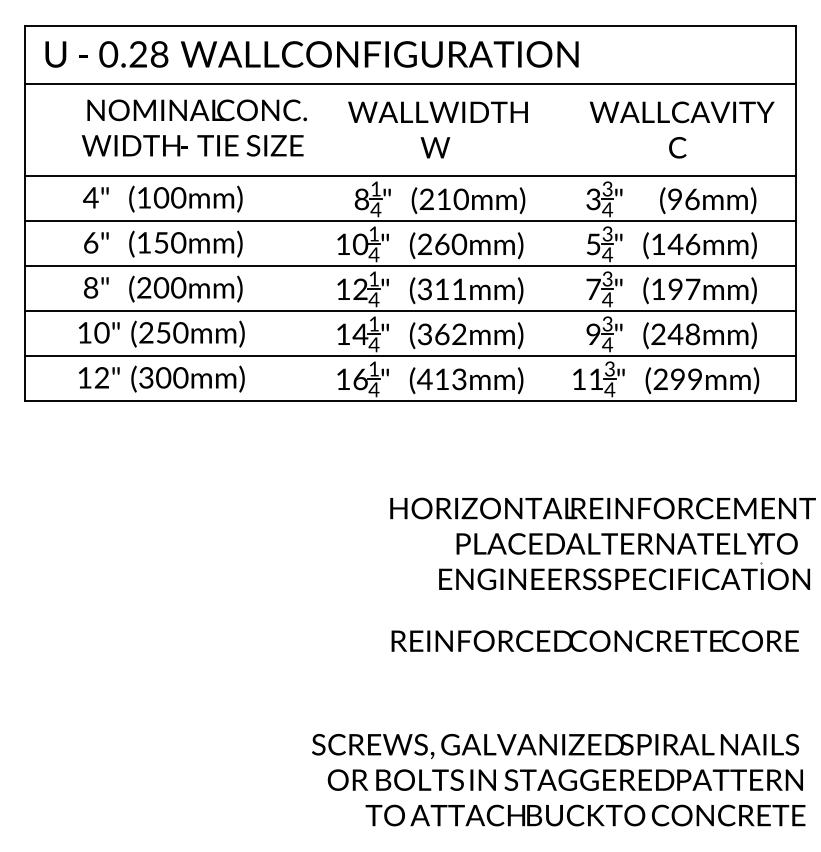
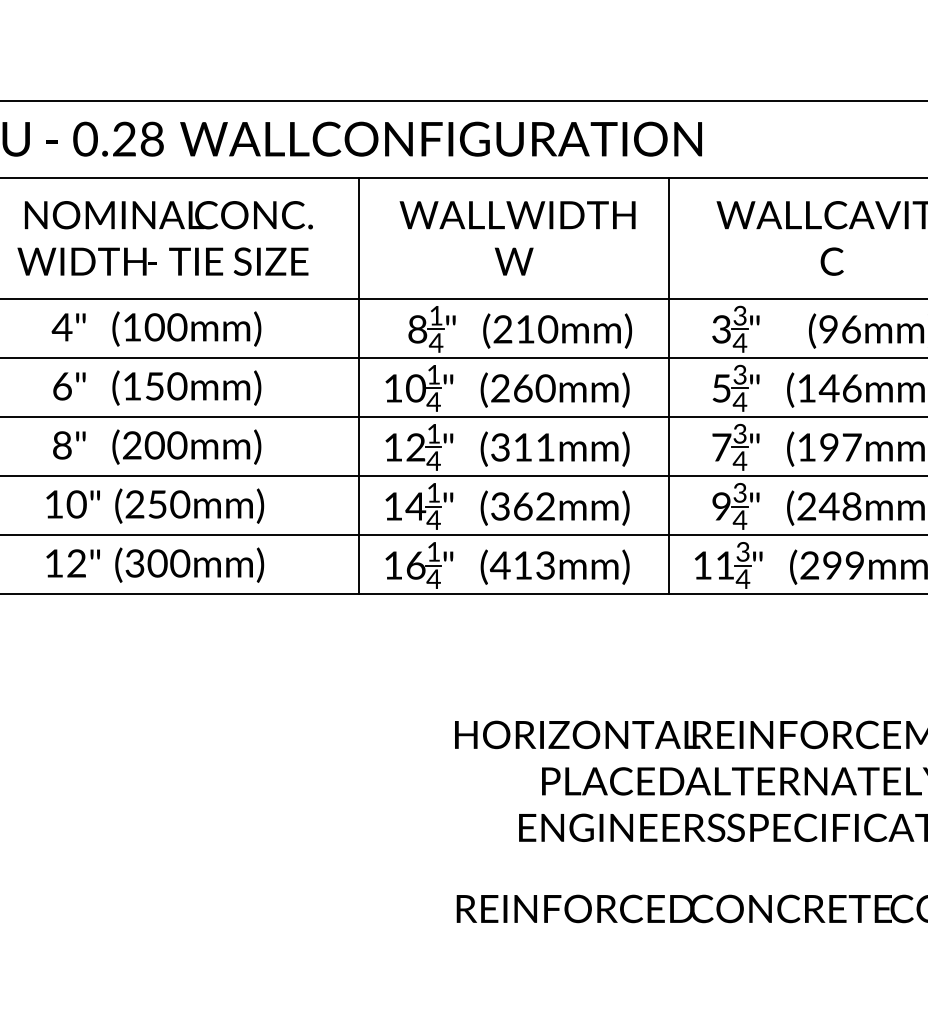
text: (193, 127) -> (164, 237), moved
line: (317, 242) -> (359, 385), added
line: (553, 242) -> (669, 385), added

